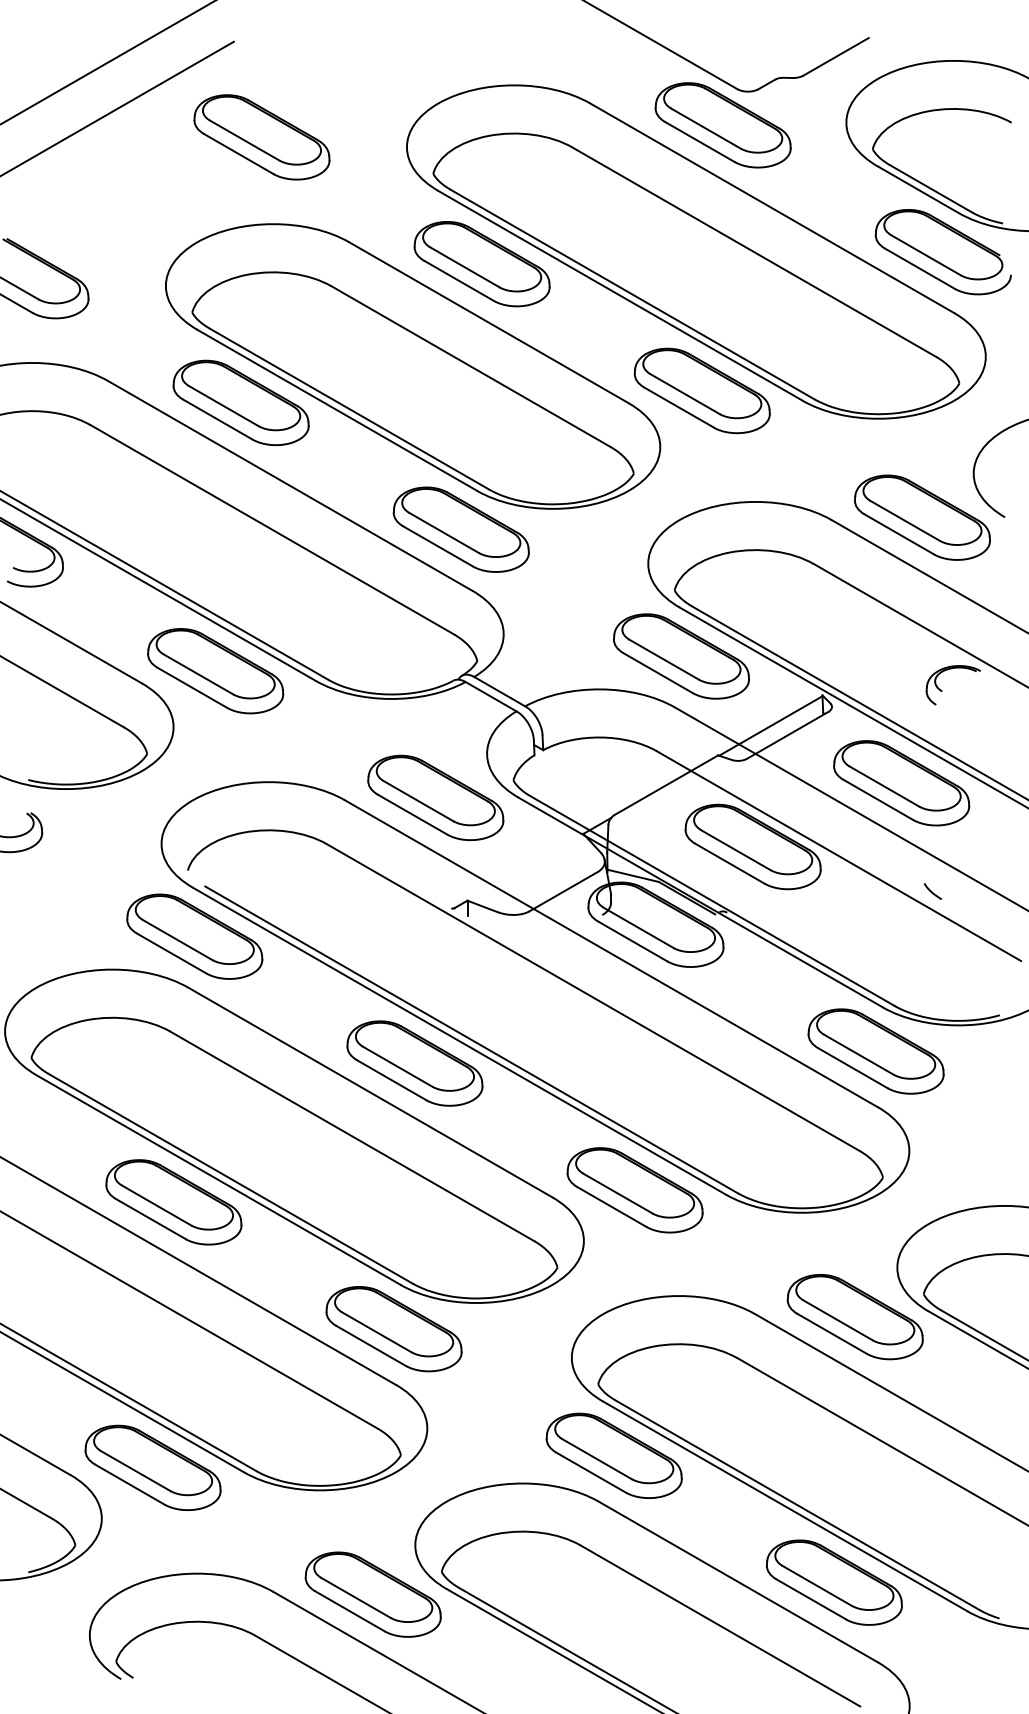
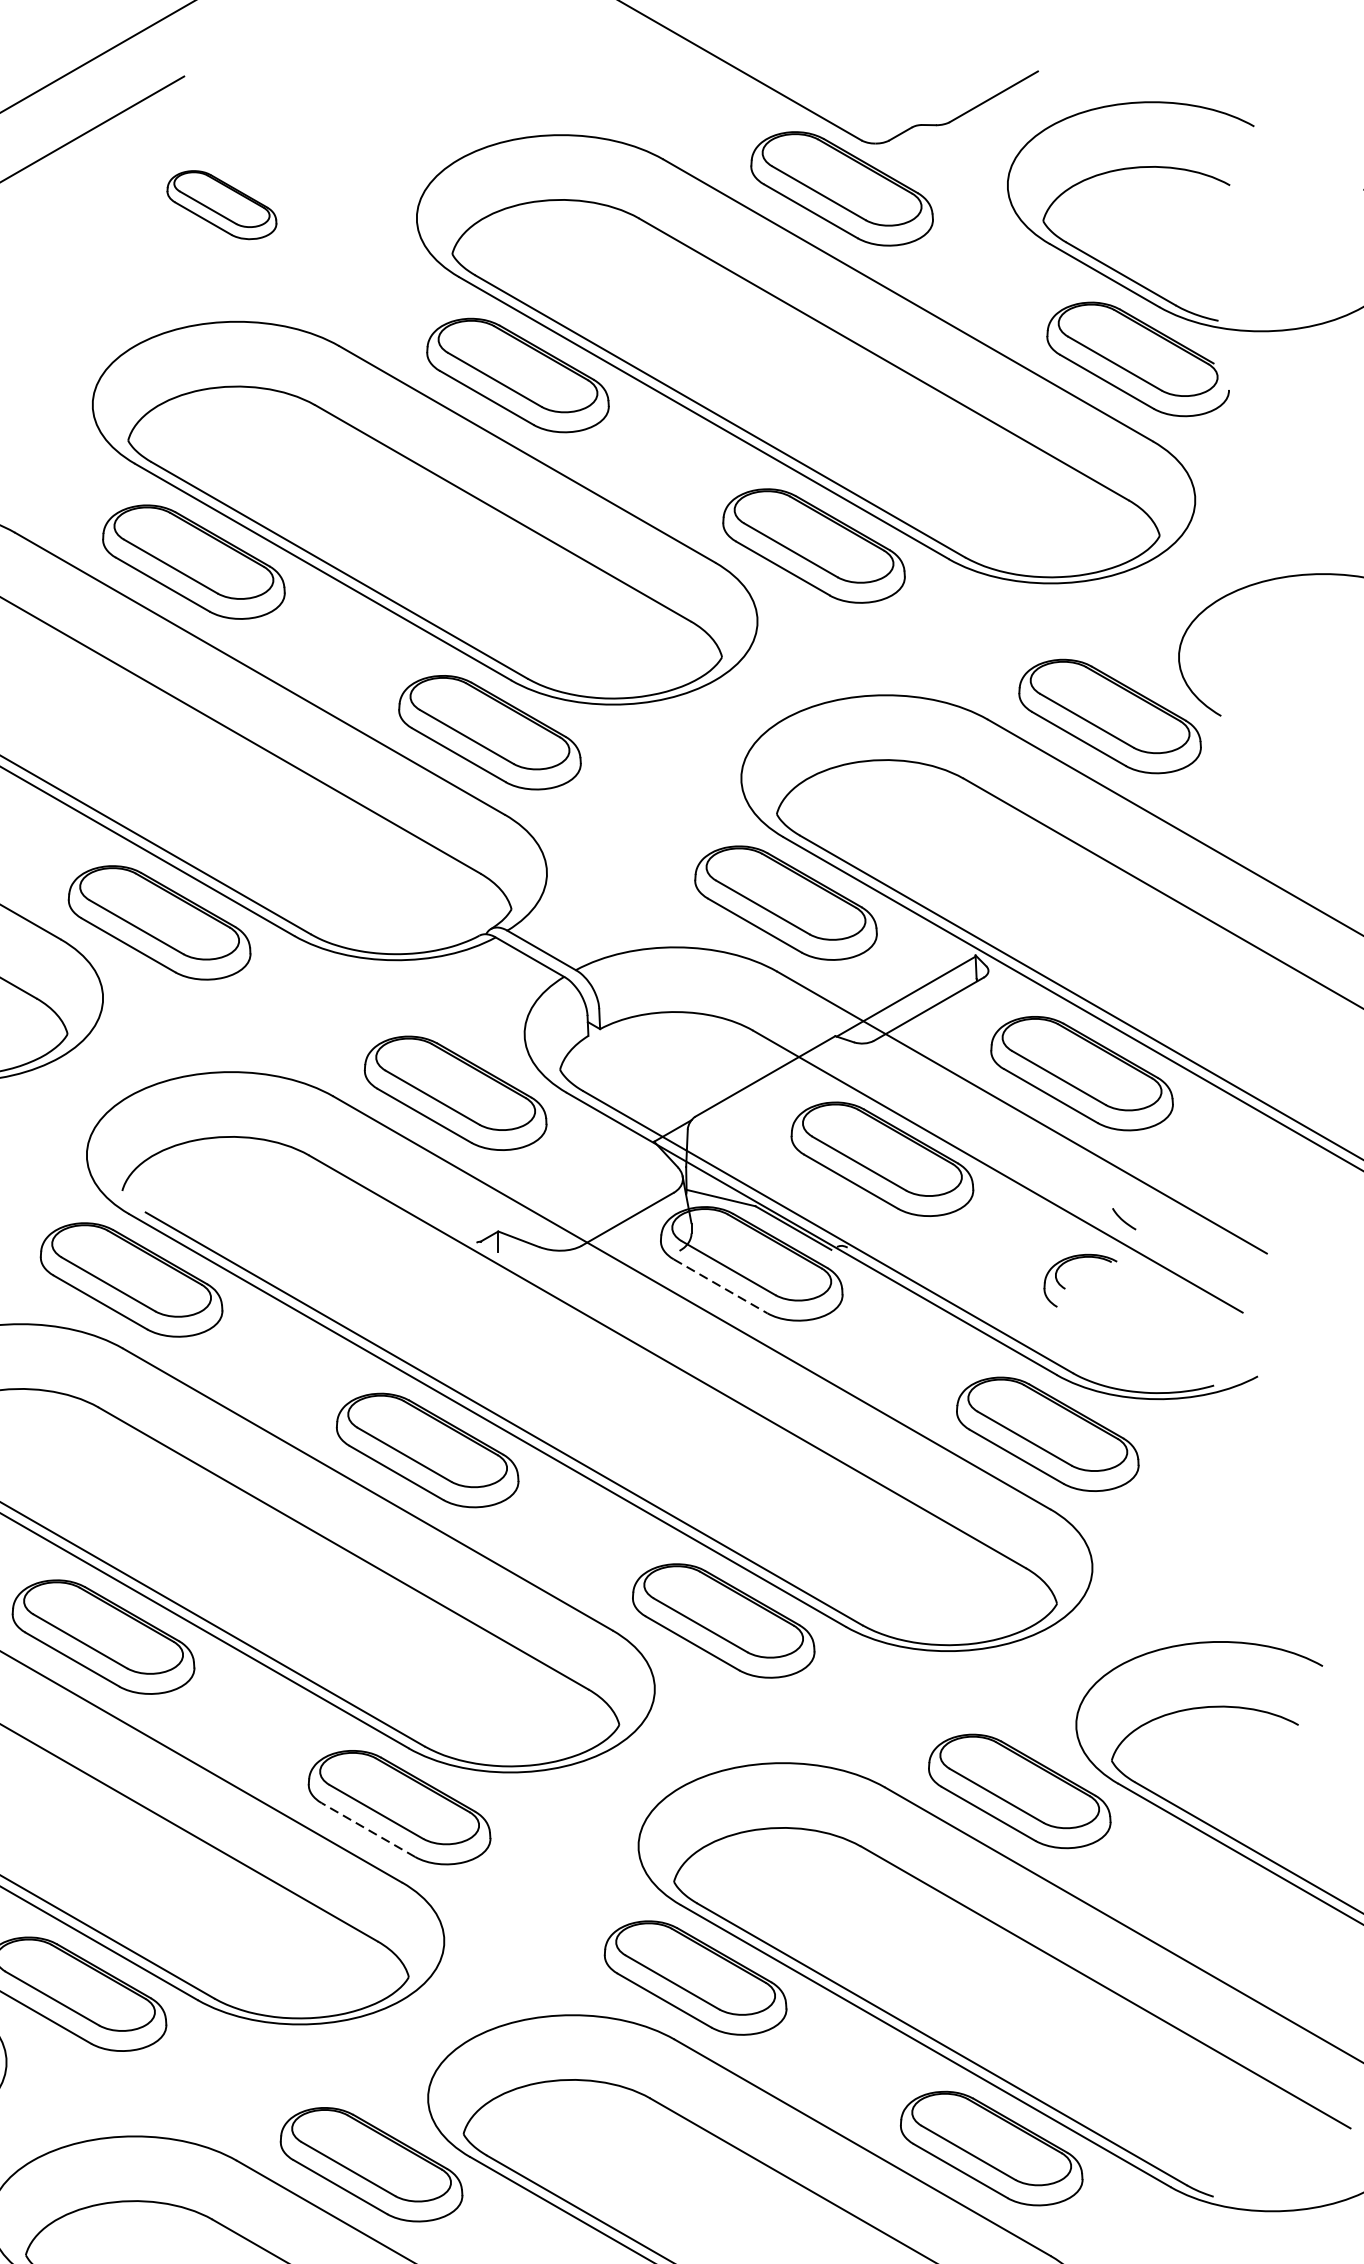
part: (261, 137) -> (221, 205), size x0.6
part: (942, 690) -> (1065, 1287), moved
line: (633, 941) -> (721, 1286), solid -> dashed
line: (370, 1345) -> (367, 1829), solid -> dashed

